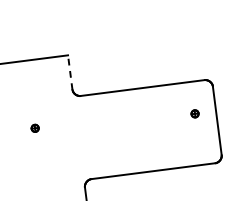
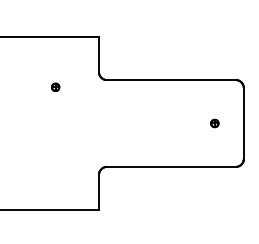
line: (70, 72) -> (99, 54), dashed -> solid
part: (194, 113) -> (214, 123), moved
part: (34, 127) -> (55, 86), moved

